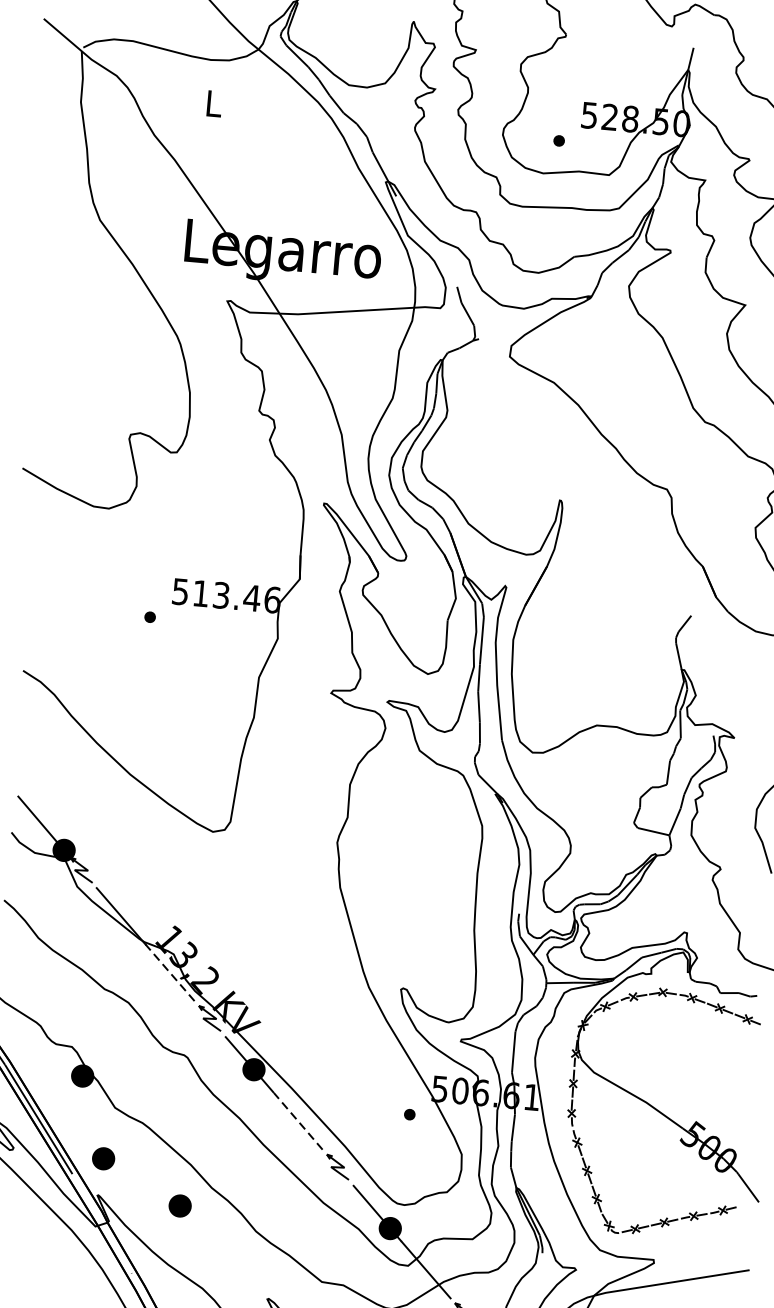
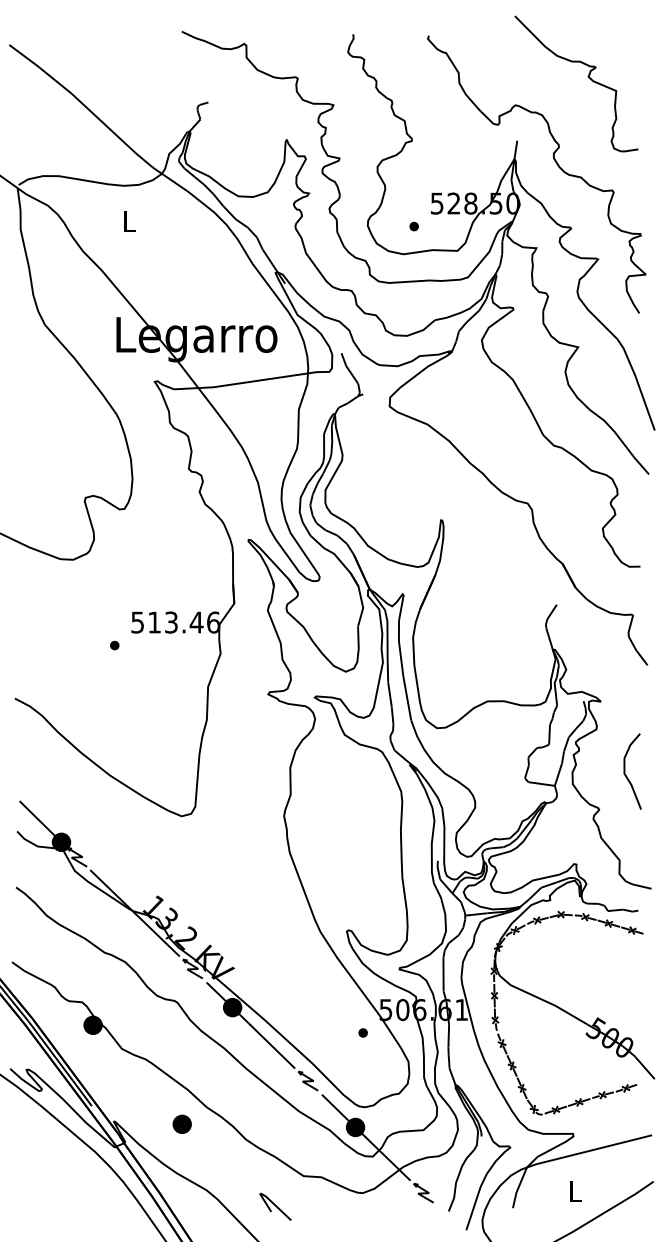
line: (170, 972) -> (157, 934), dashed -> solid
line: (298, 1121) -> (272, 1046), dashed -> solid
part: (102, 1157) -> (115, 1090), removed

